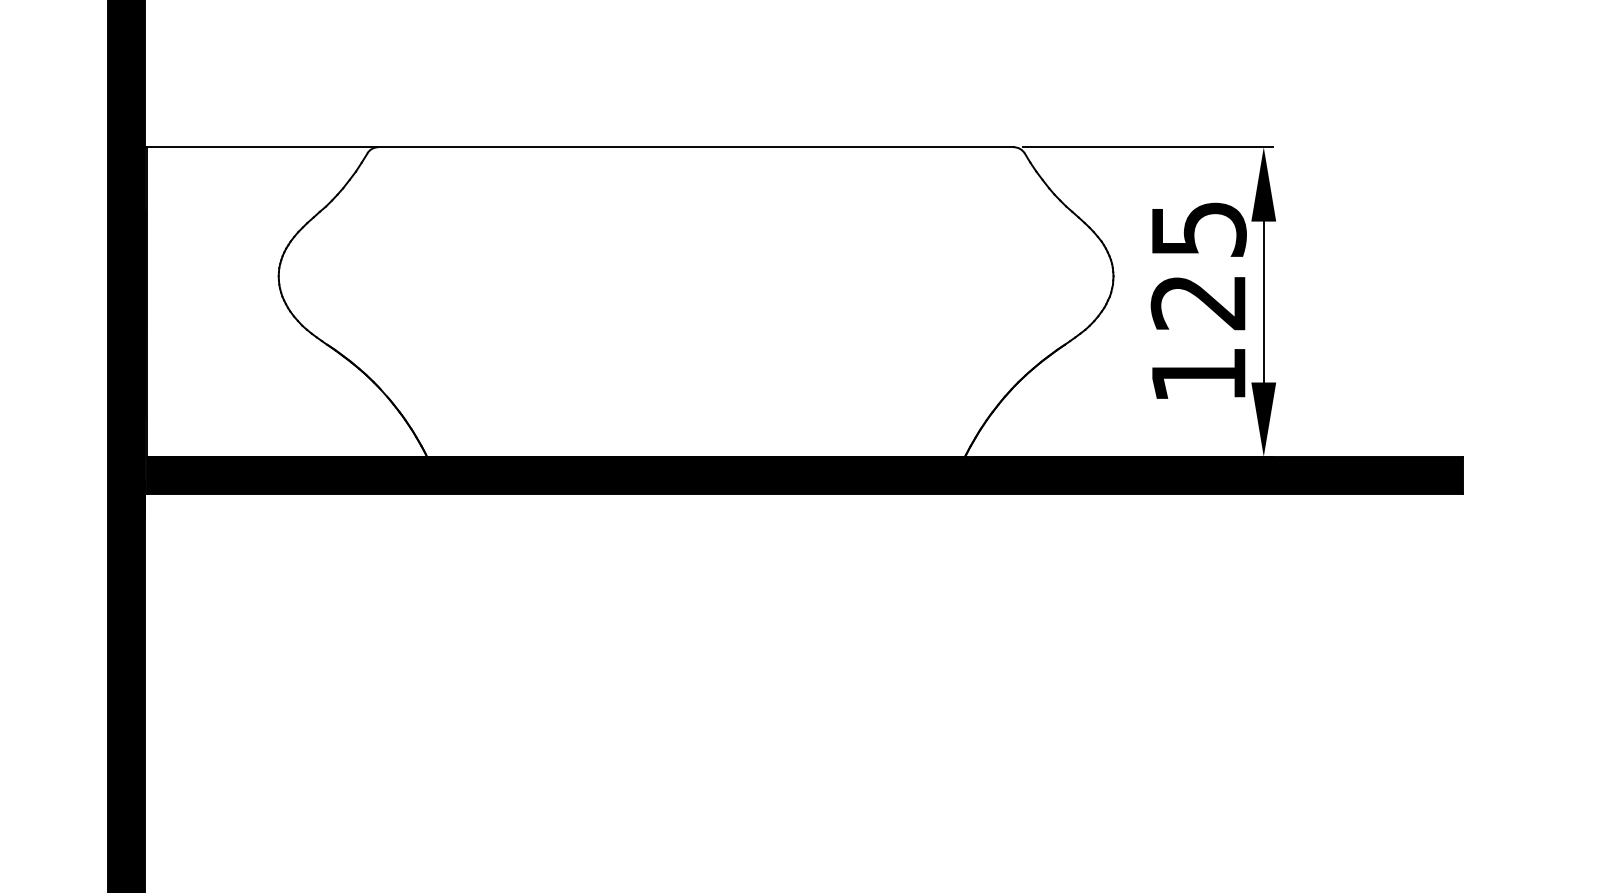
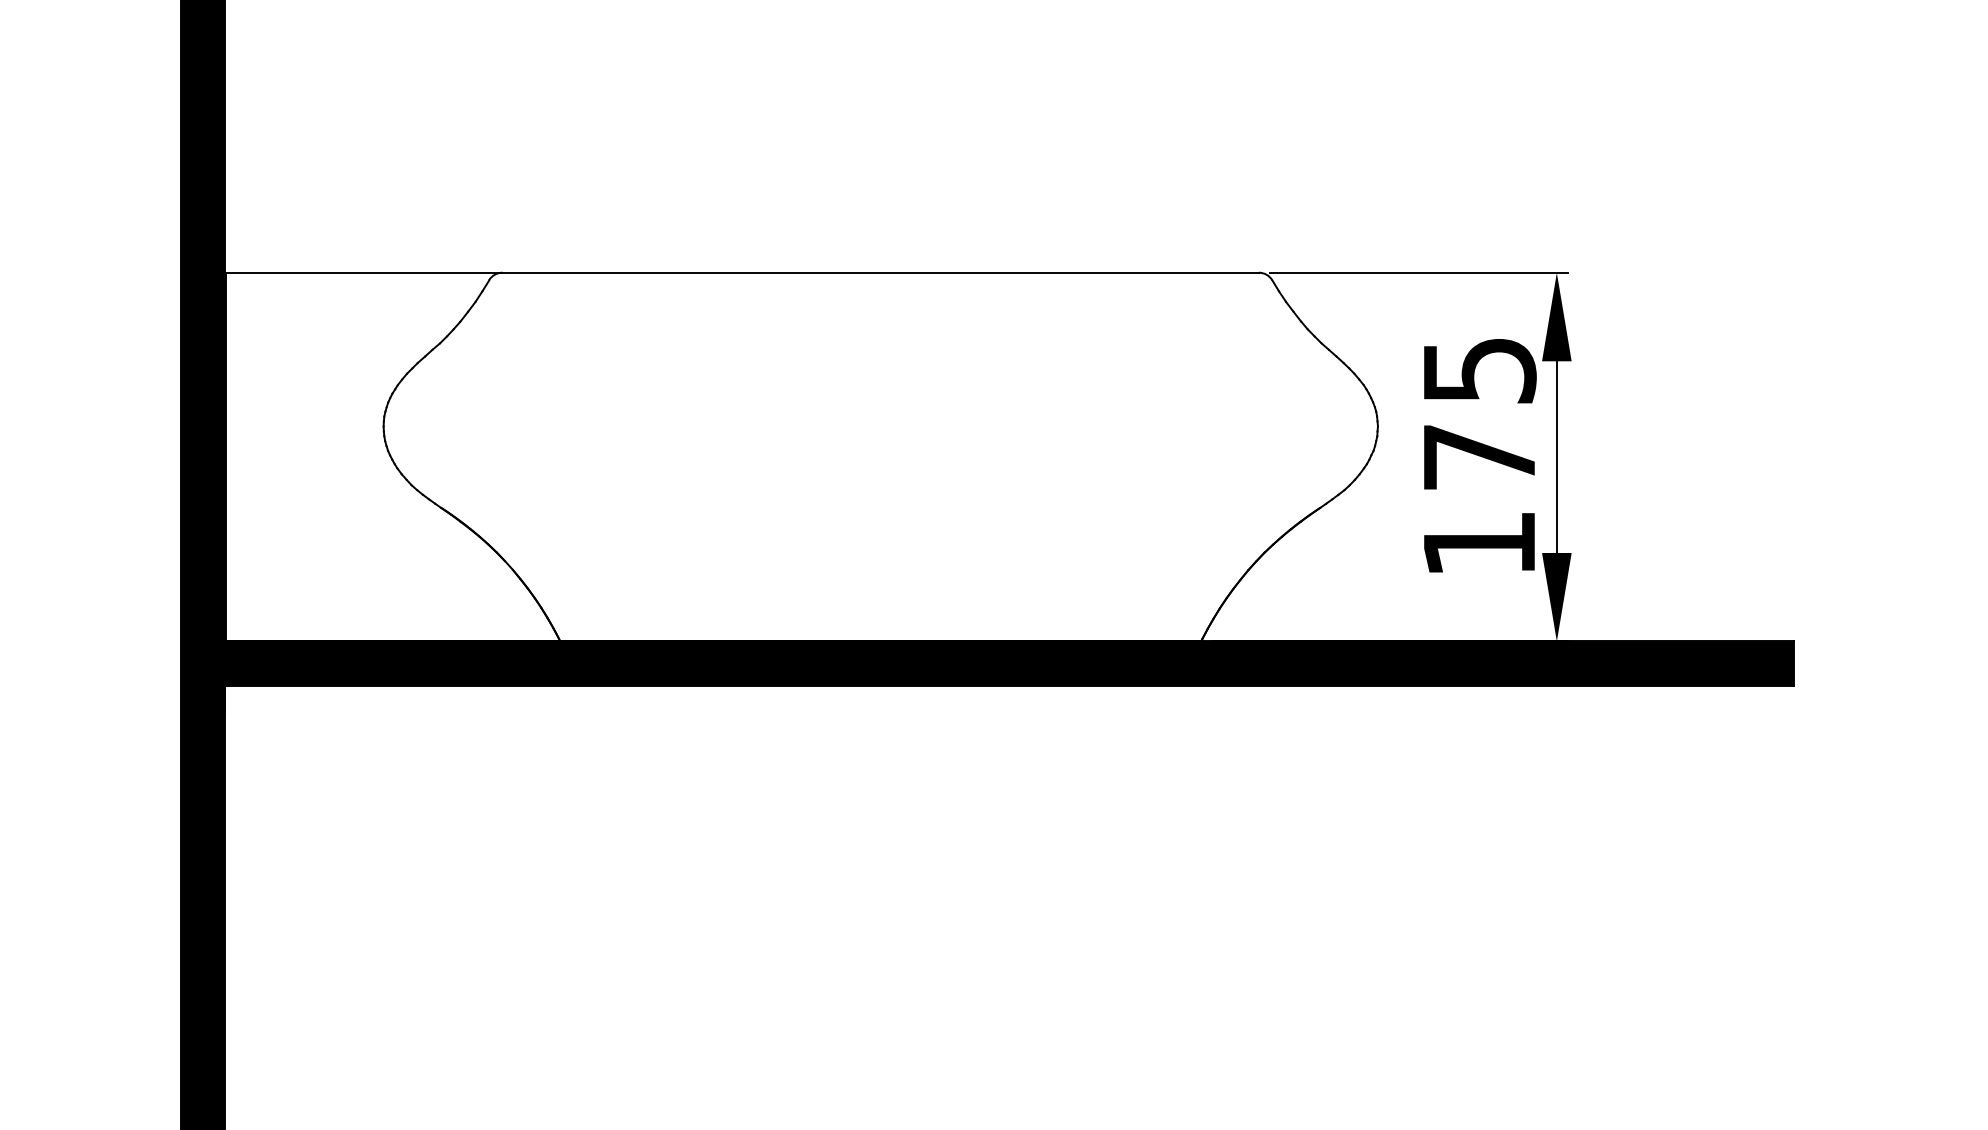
text: (1197, 302) -> (1478, 457), 125 -> 175

